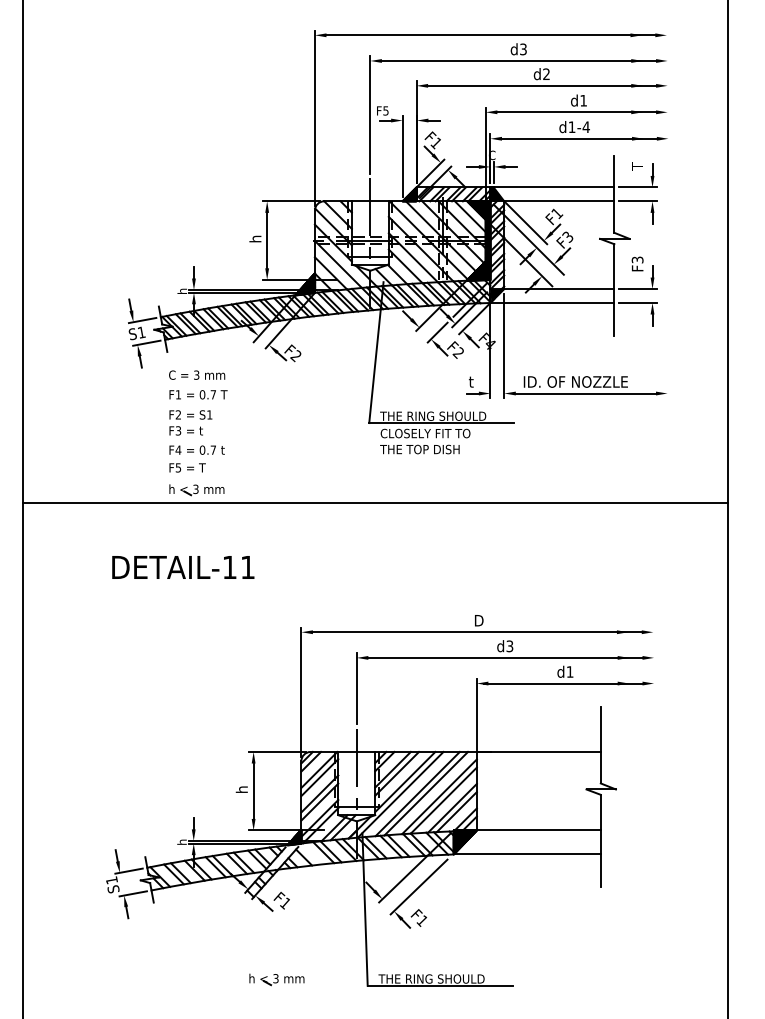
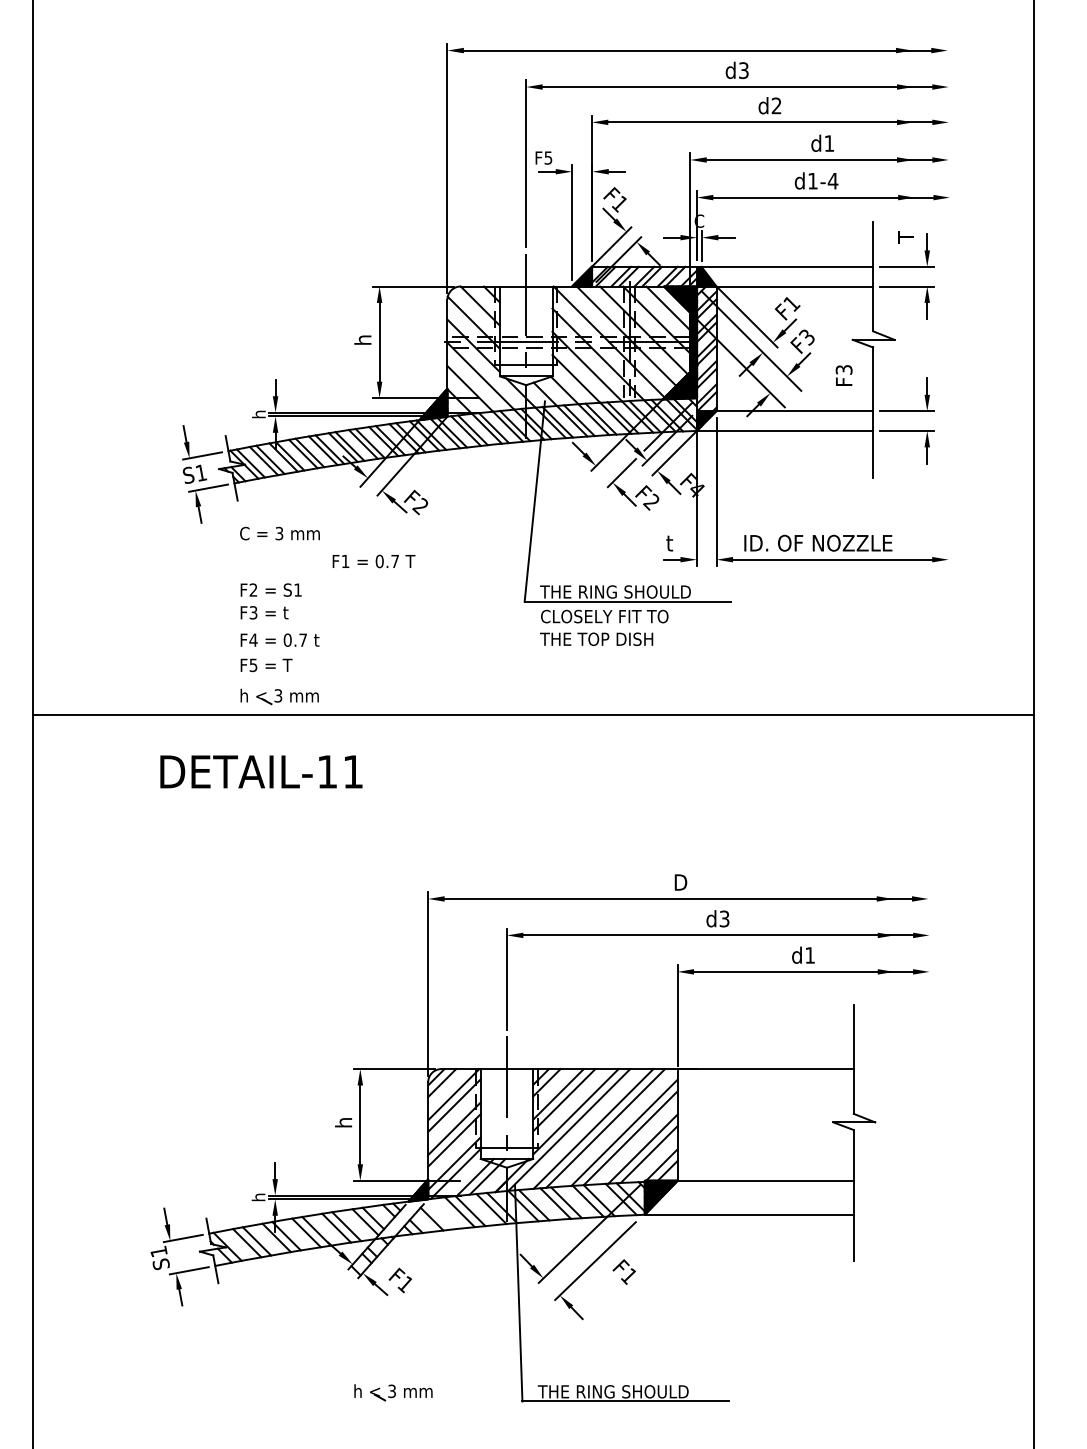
text: (637, 263) -> (843, 375), moved
text: (198, 394) -> (373, 561), moved
text: (183, 567) -> (261, 771), moved
text: (418, 917) -> (623, 1271), moved

